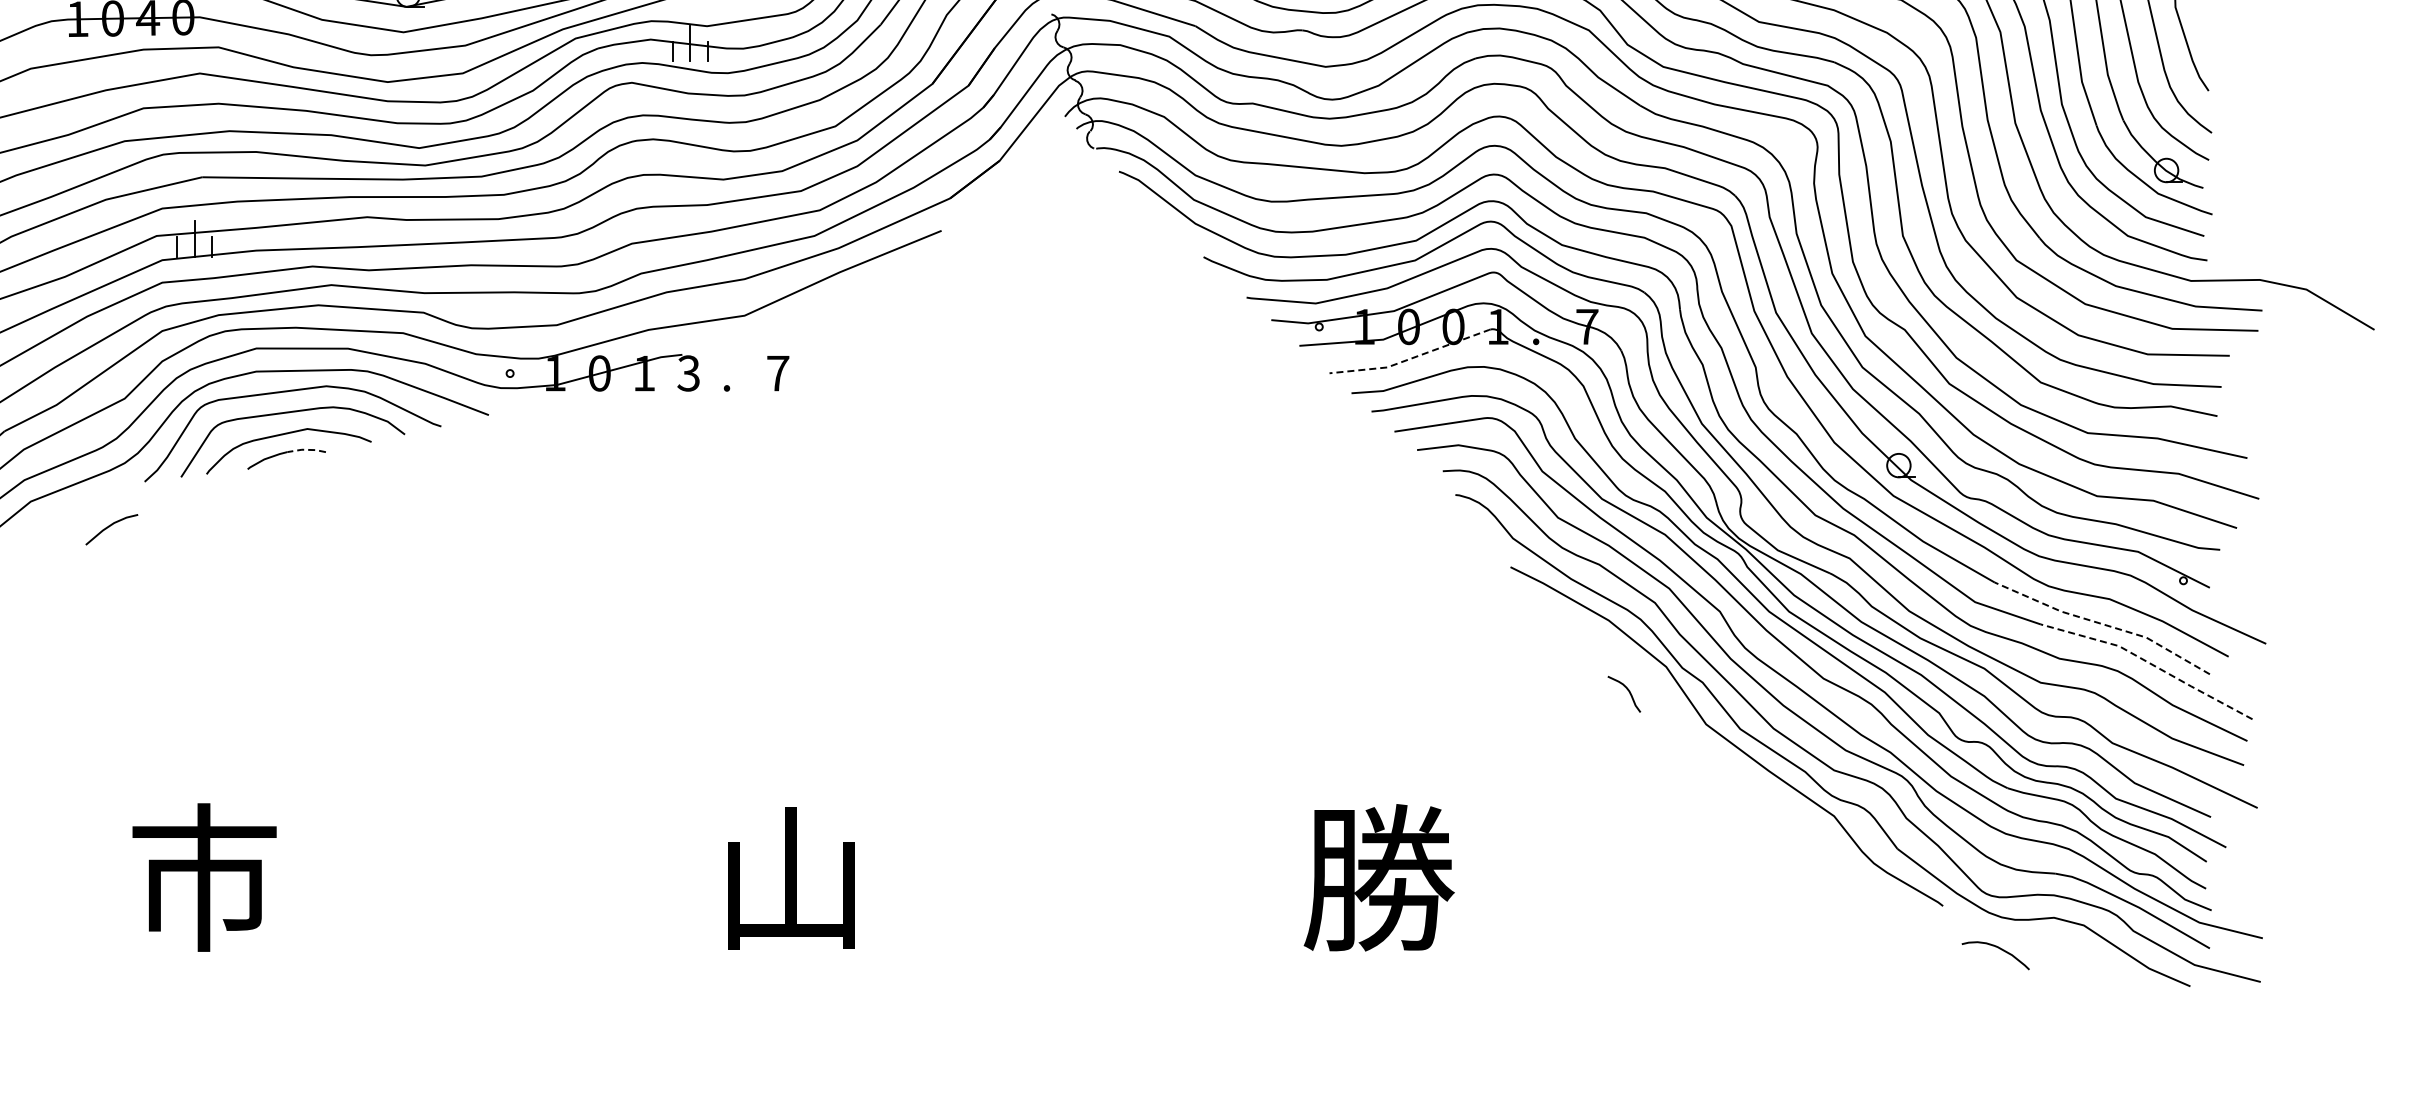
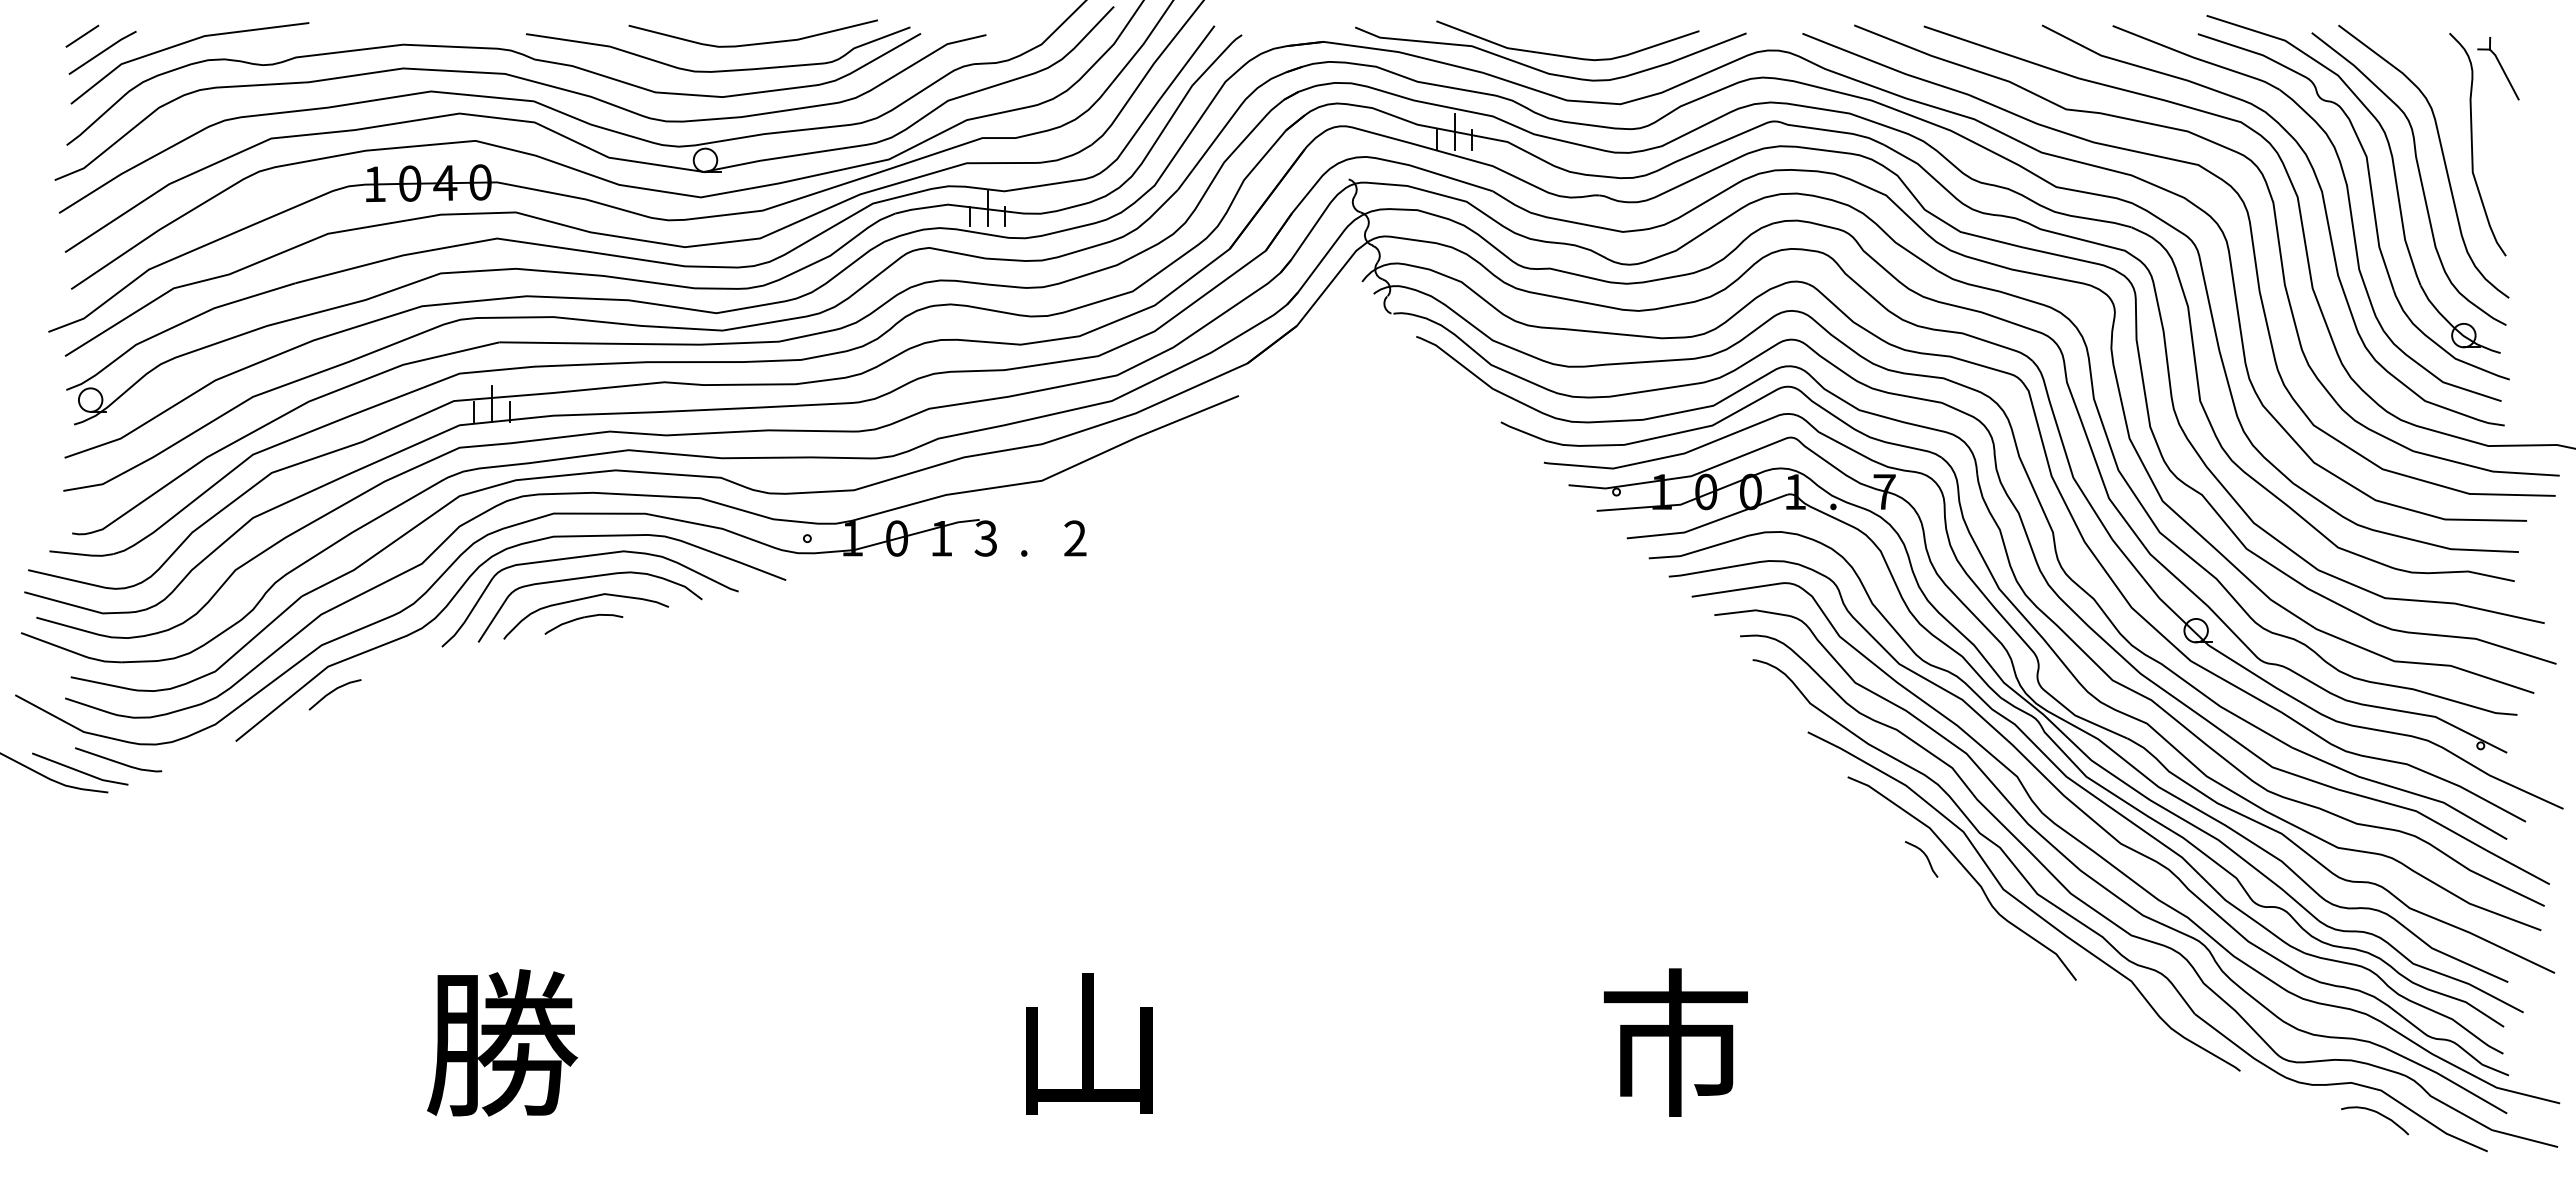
line: (1411, 358) -> (1708, 523), dashed -> solid
text: (778, 373) -> (1075, 538), 7 -> 2
line: (307, 449) -> (604, 614), dashed -> solid
curve: (109, 527) -> (332, 692), moved
line: (2104, 624) -> (2401, 789), dashed -> solid
line: (2149, 663) -> (2446, 828), dashed -> solid
curve: (1670, 707) -> (1967, 872), added
text: (205, 877) -> (502, 1042), 市 -> 勝
text: (1379, 877) -> (1676, 1042), 勝 -> 市
curve: (1999, 949) -> (2378, 1114), moved

